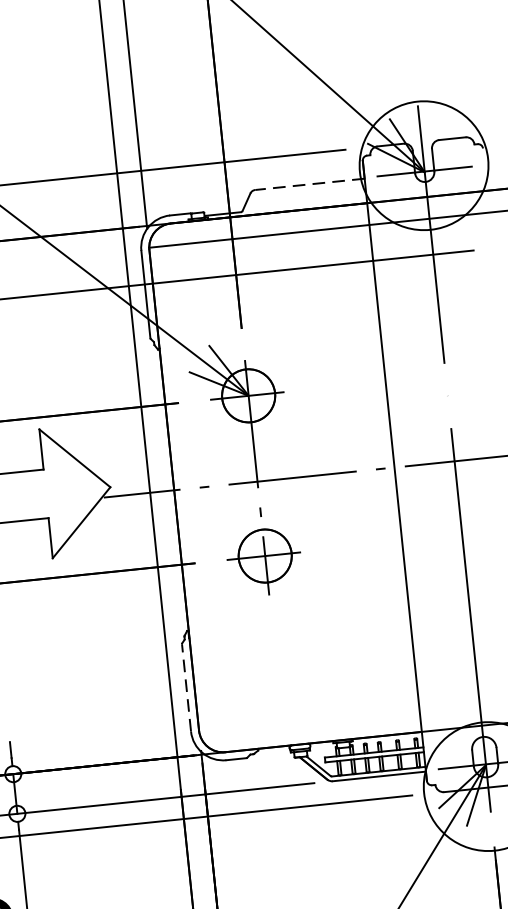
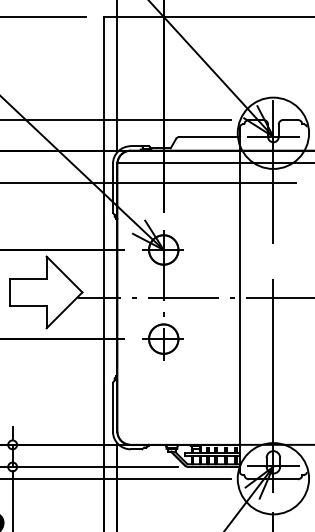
line: (309, 185) -> (209, 137), dashed -> solid
line: (185, 686) -> (112, 406), dashed -> solid

